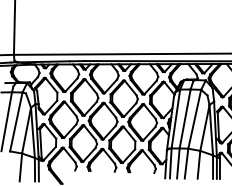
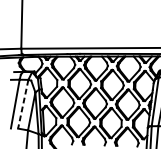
line: (16, 122) -> (23, 104), solid -> dashed

